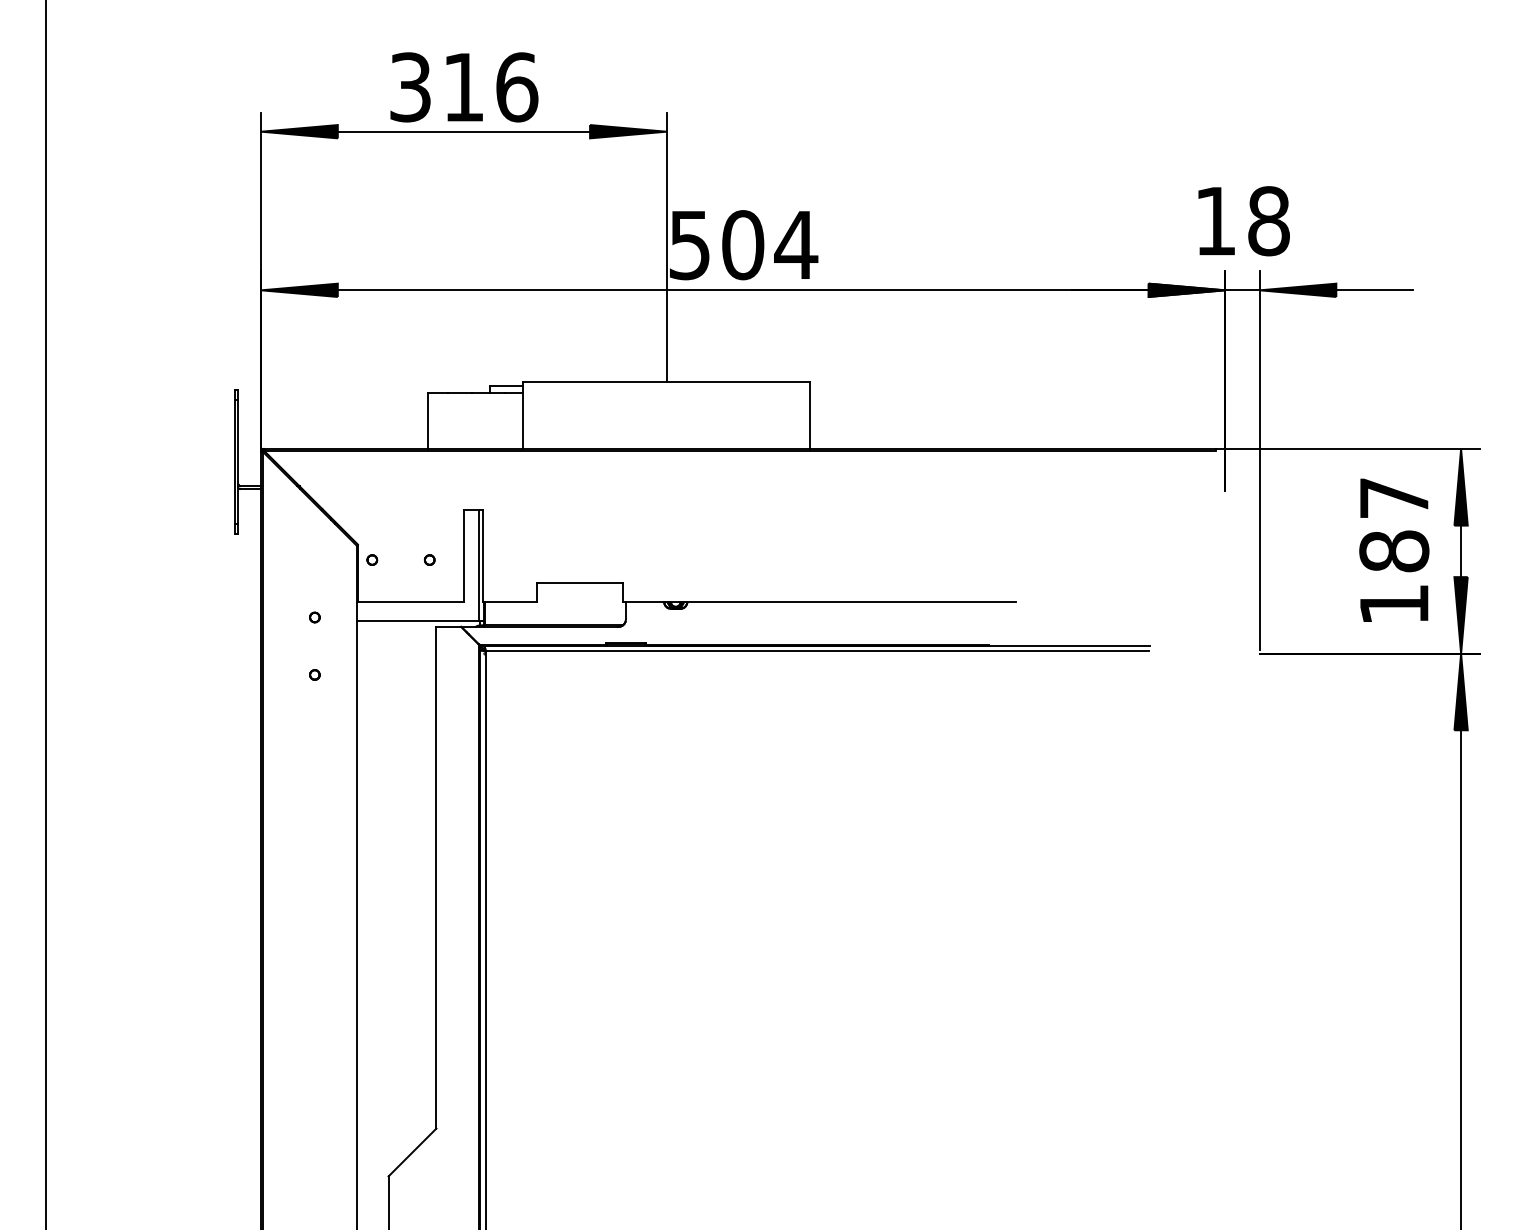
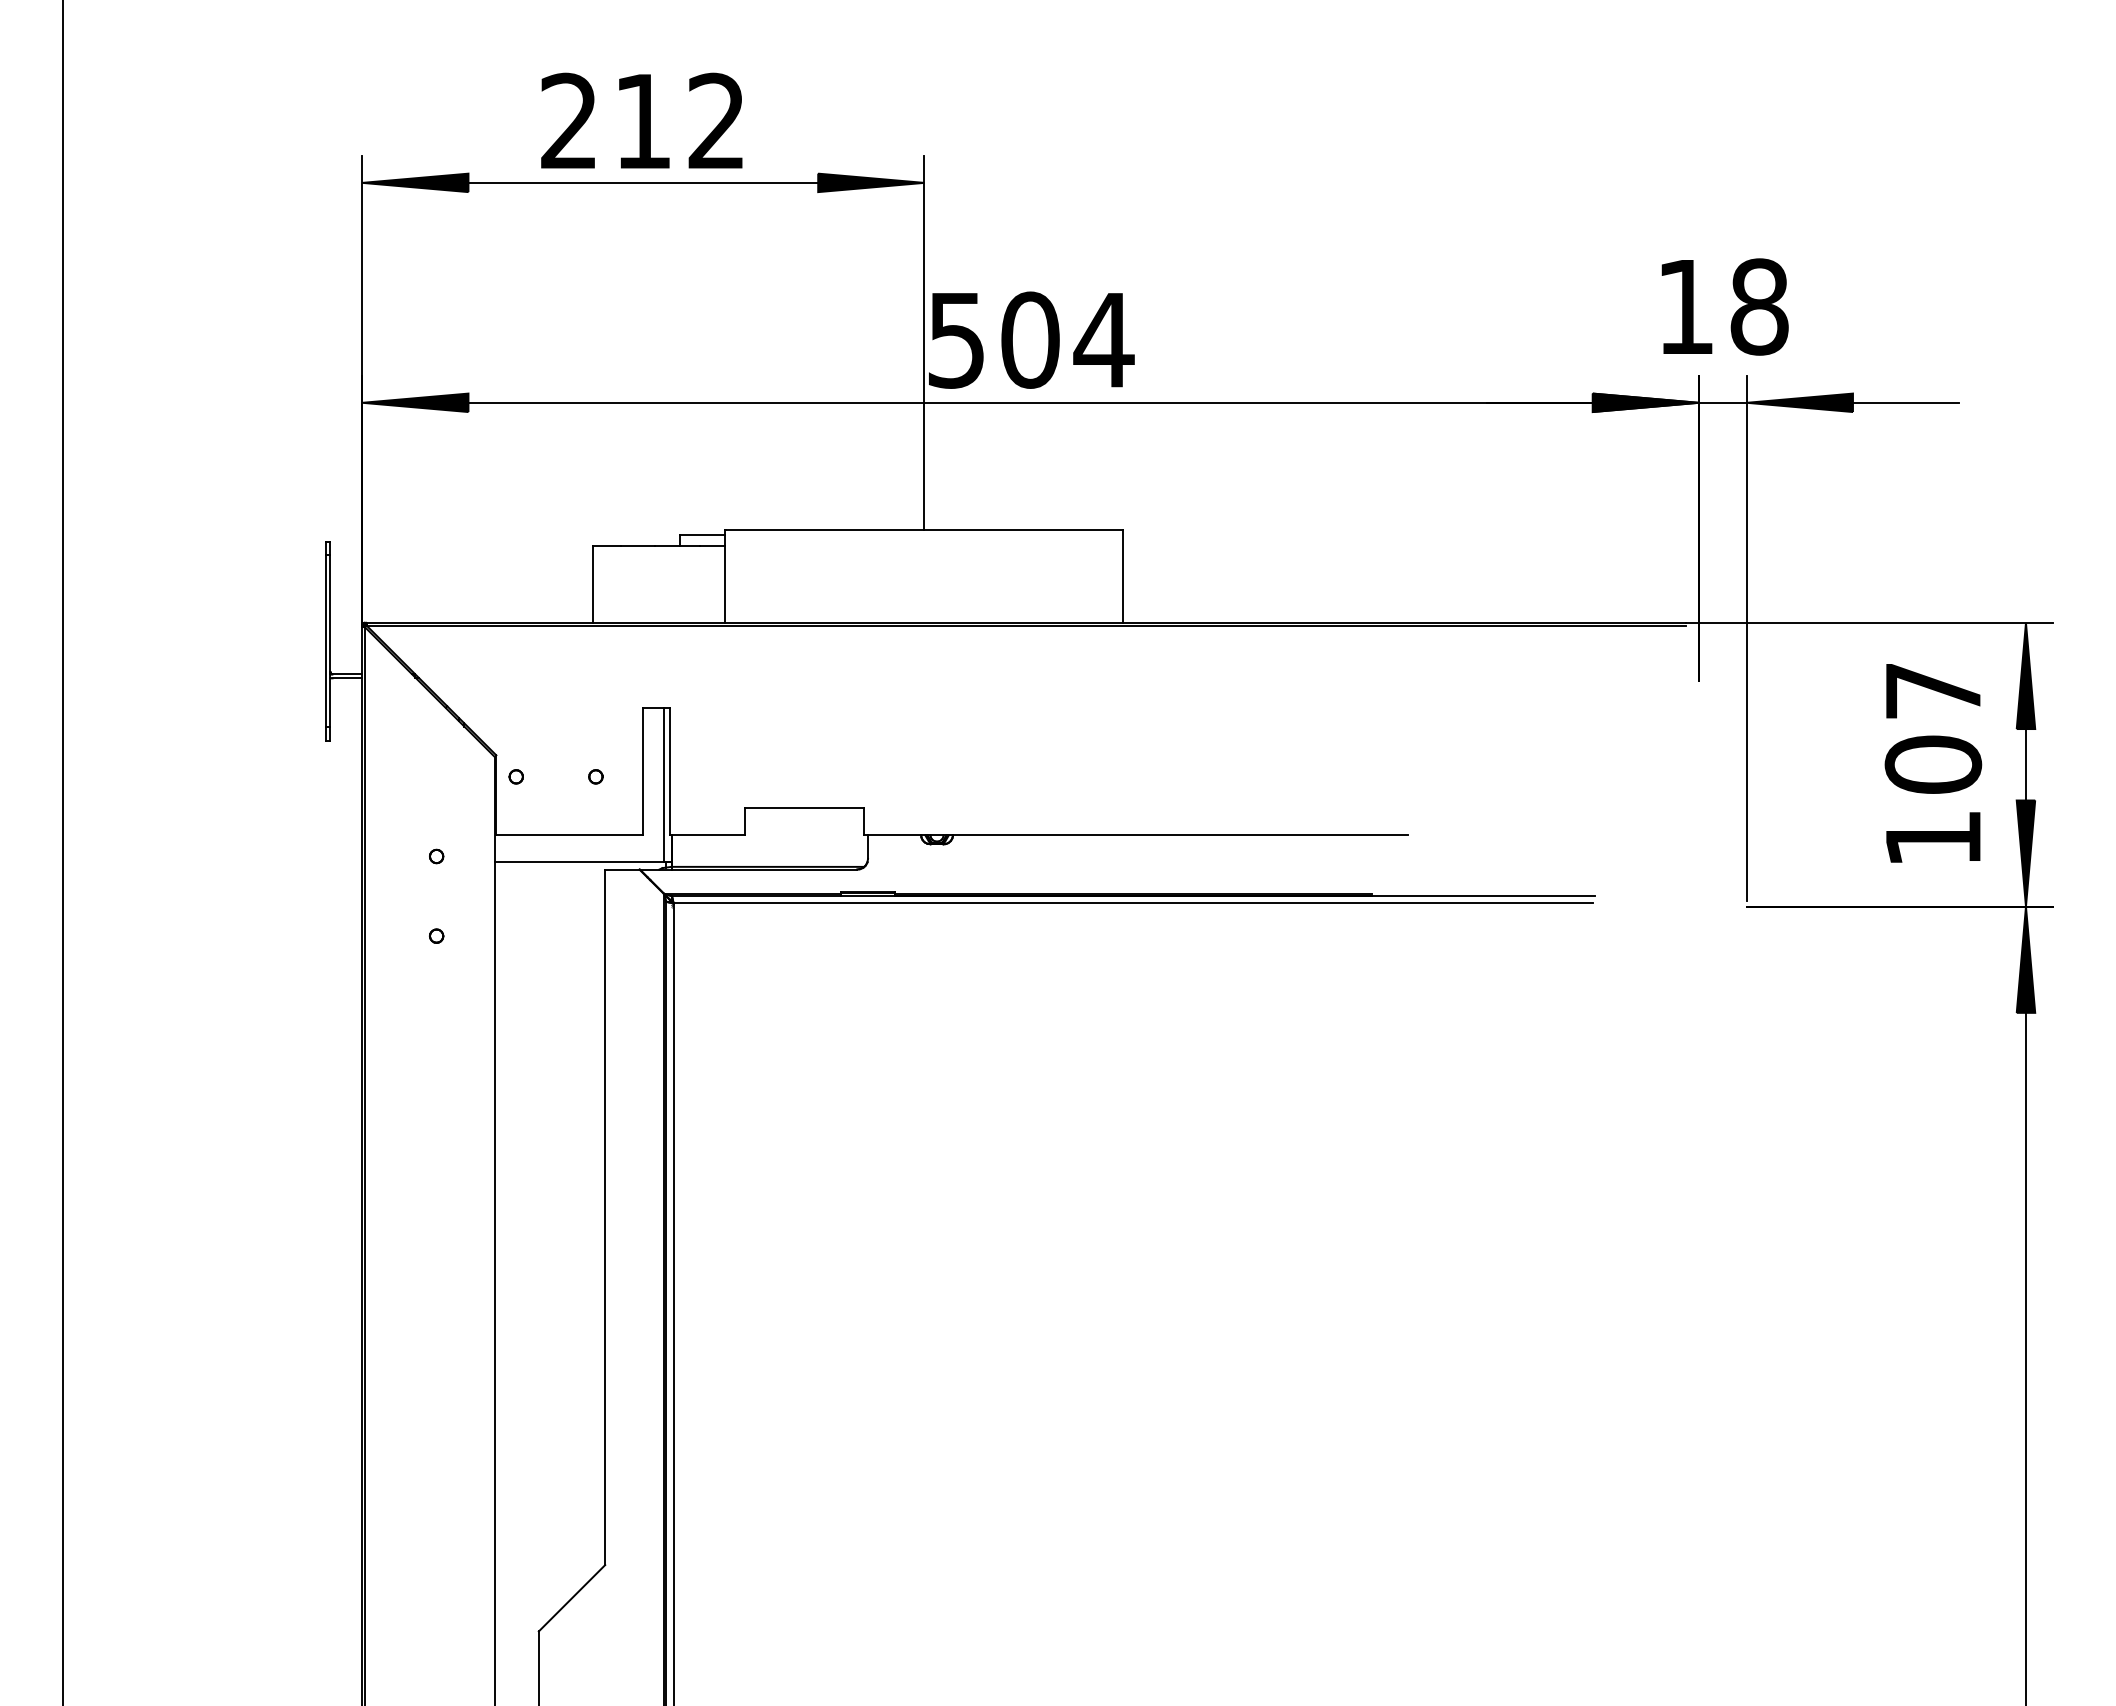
text: (464, 87) -> (643, 121), 316 -> 212
text: (1394, 551) -> (1933, 764), 187 -> 107

